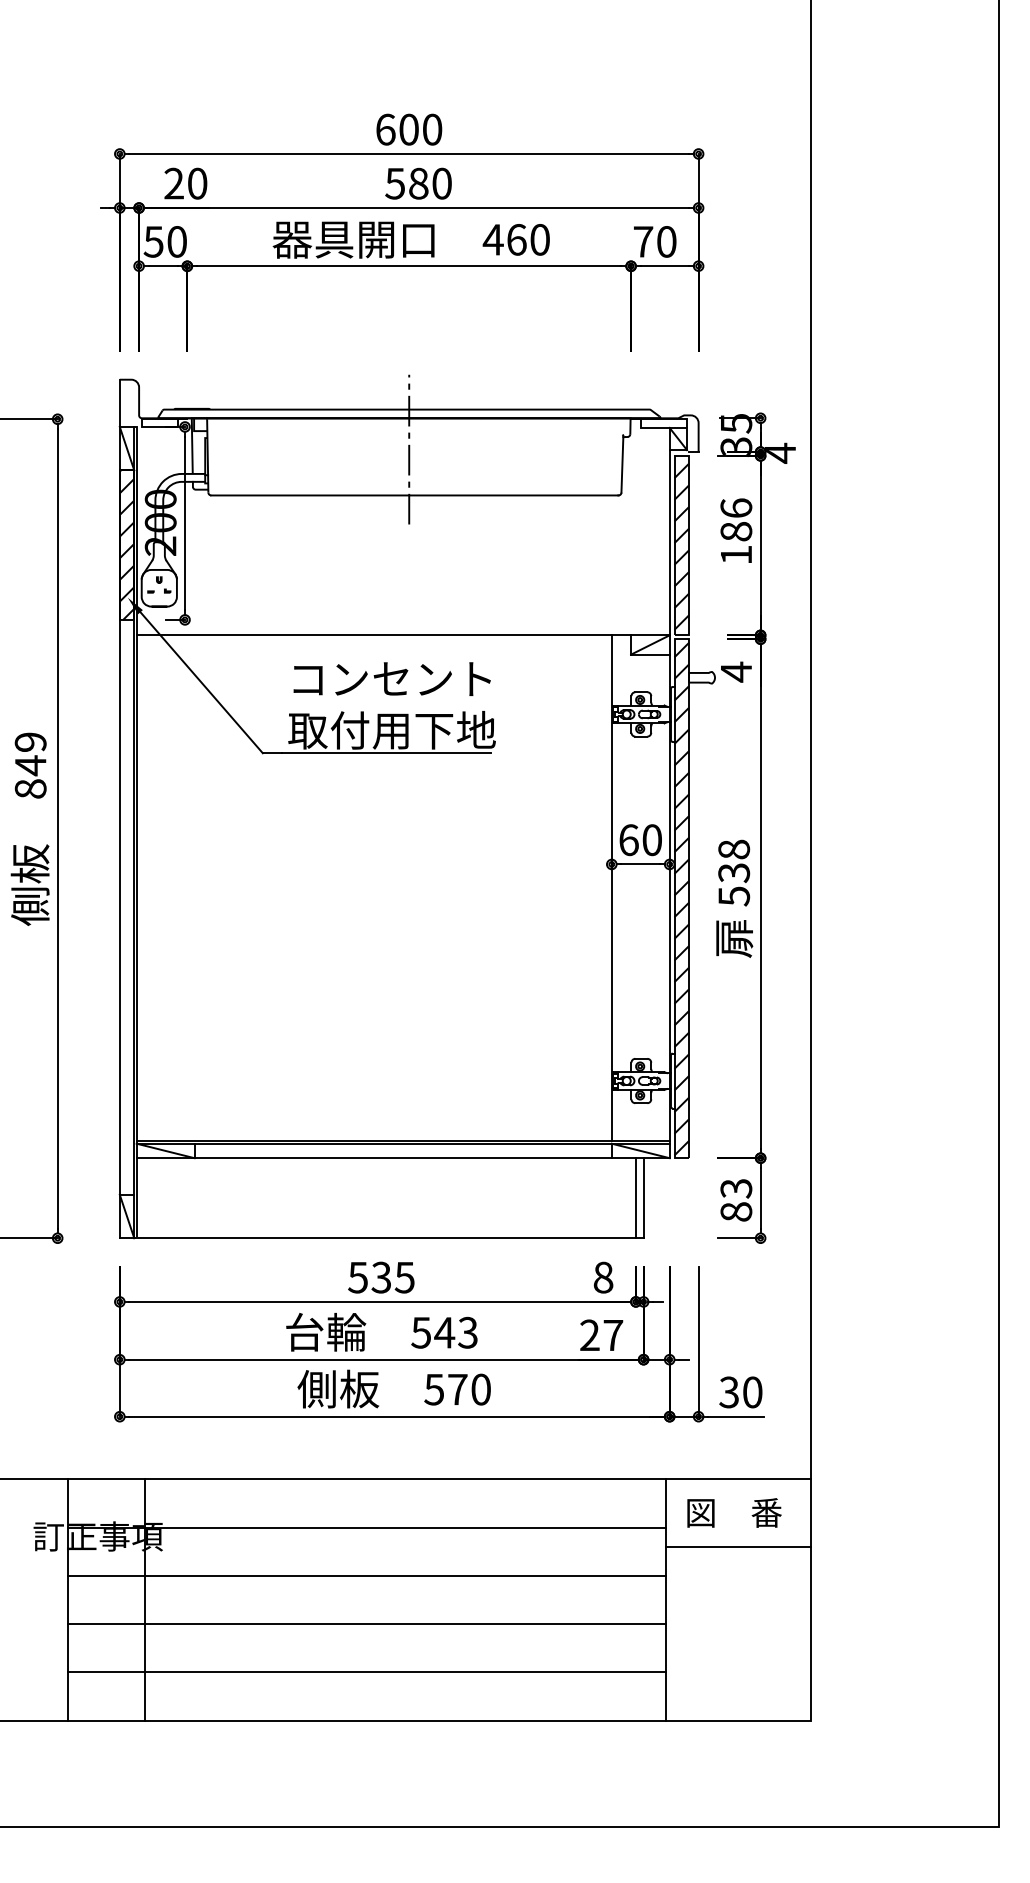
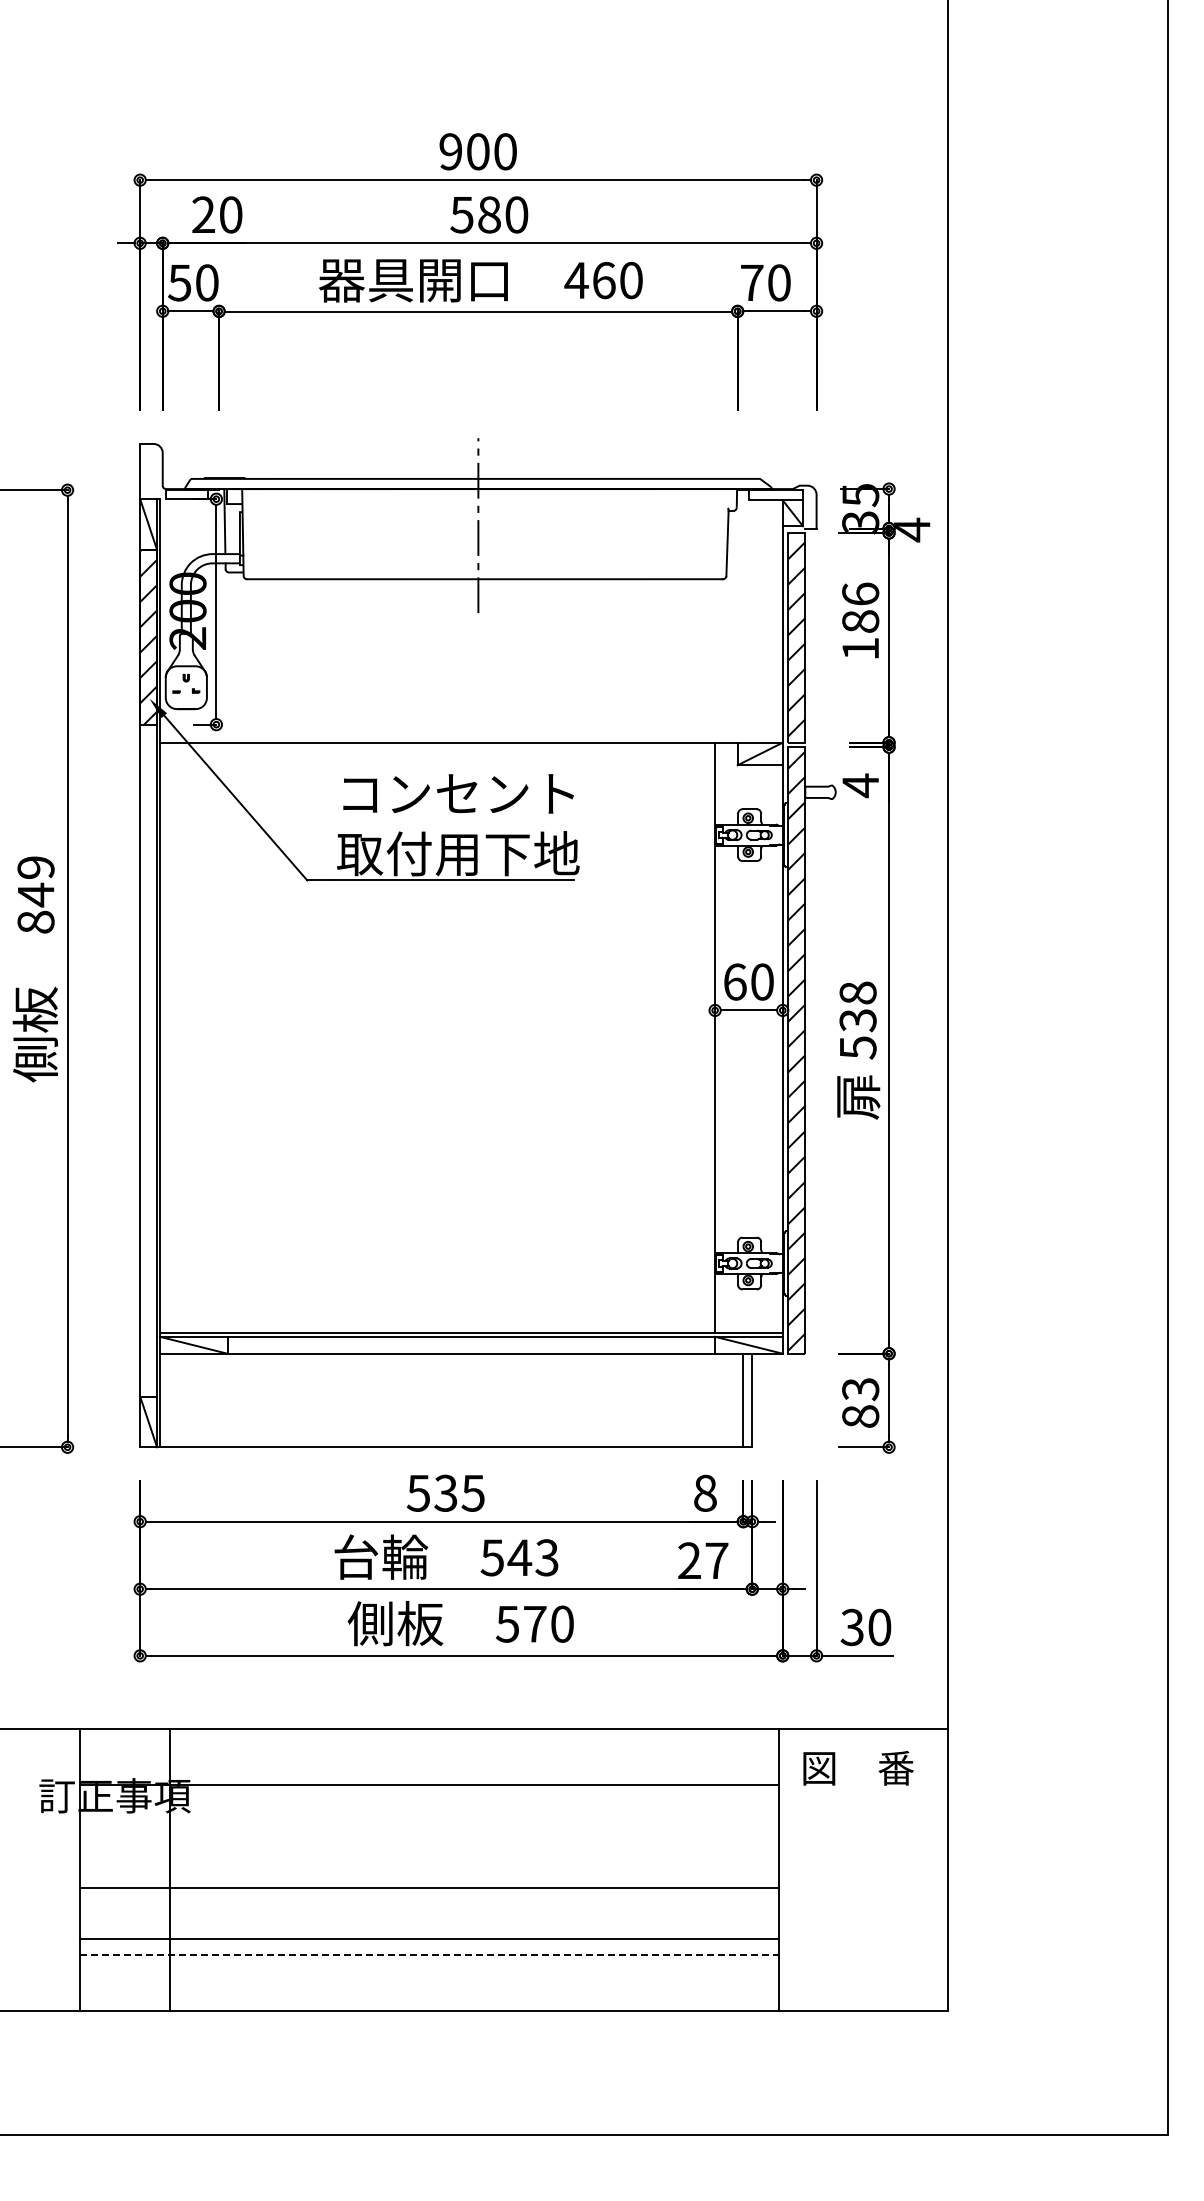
text: (385, 129) -> (450, 151), 600 -> 900
line: (737, 1547) -> (862, 1808), removed
line: (366, 1575) -> (428, 1887), moved
line: (366, 1624) -> (428, 1939), moved
line: (367, 1672) -> (429, 1954), solid -> dashed

